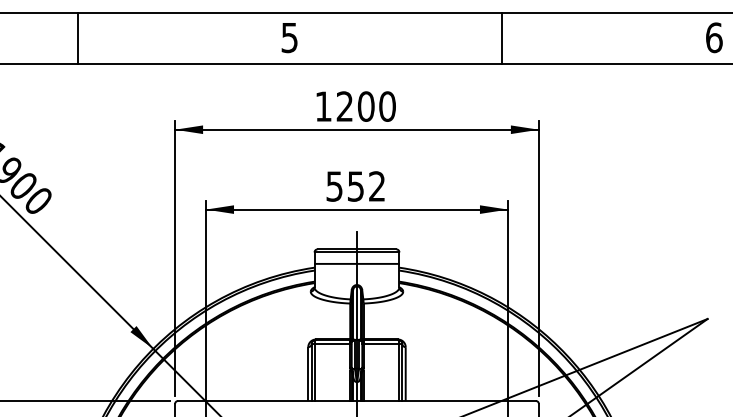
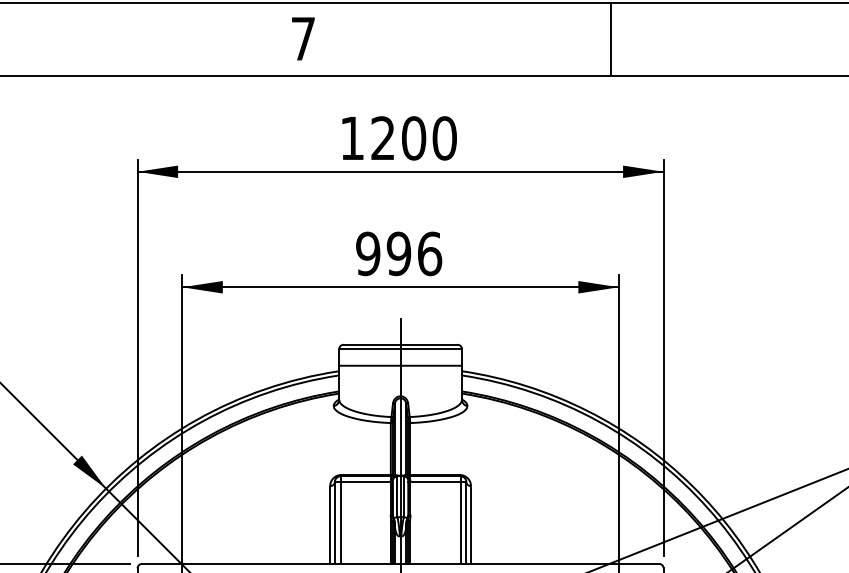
text: (289, 38) -> (303, 39), 5 -> 7
text: (355, 186) -> (398, 253), 552 -> 996

